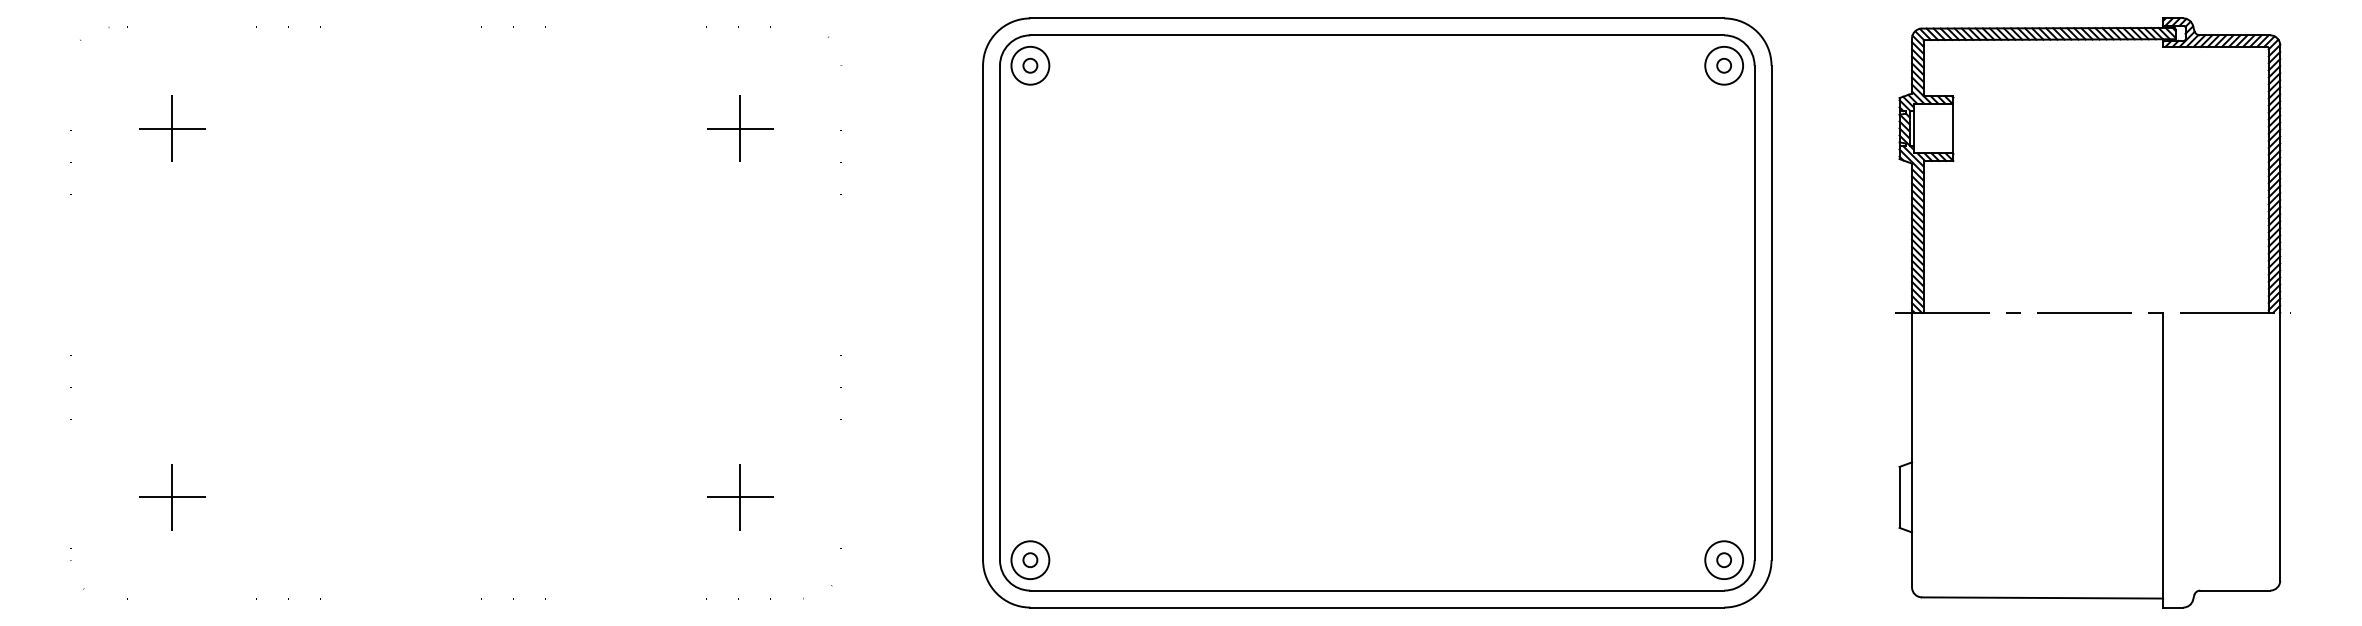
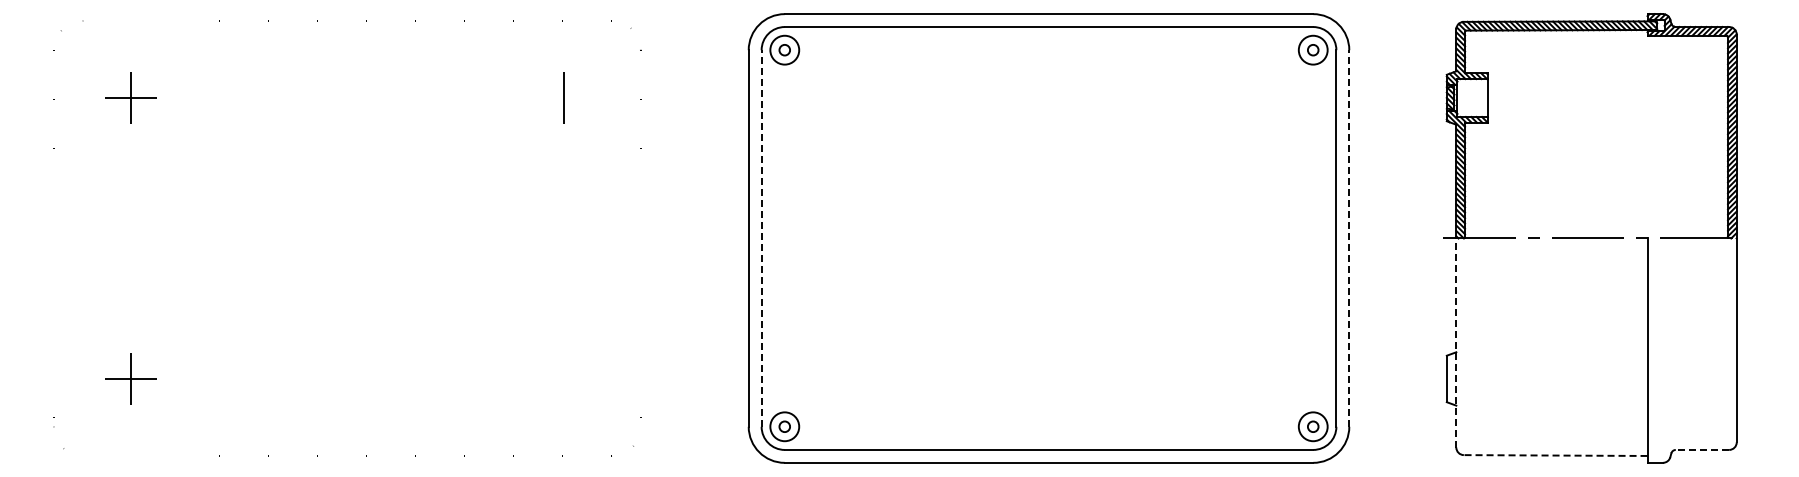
line: (739, 129) -> (563, 98), removed
line: (999, 313) -> (761, 238), solid -> dashed
line: (1771, 313) -> (1349, 238), solid -> dashed
line: (1912, 450) -> (1456, 343), solid -> dashed
part: (739, 496) -> (563, 378), removed
line: (2235, 590) -> (1702, 449), solid -> dashed
line: (2042, 597) -> (1555, 455), solid -> dashed

